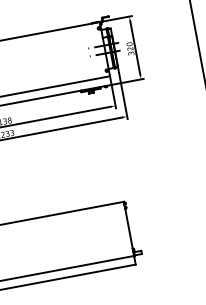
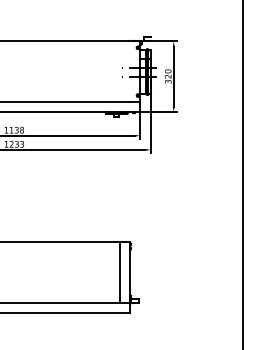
line: (120, 230) -> (120, 272), added

